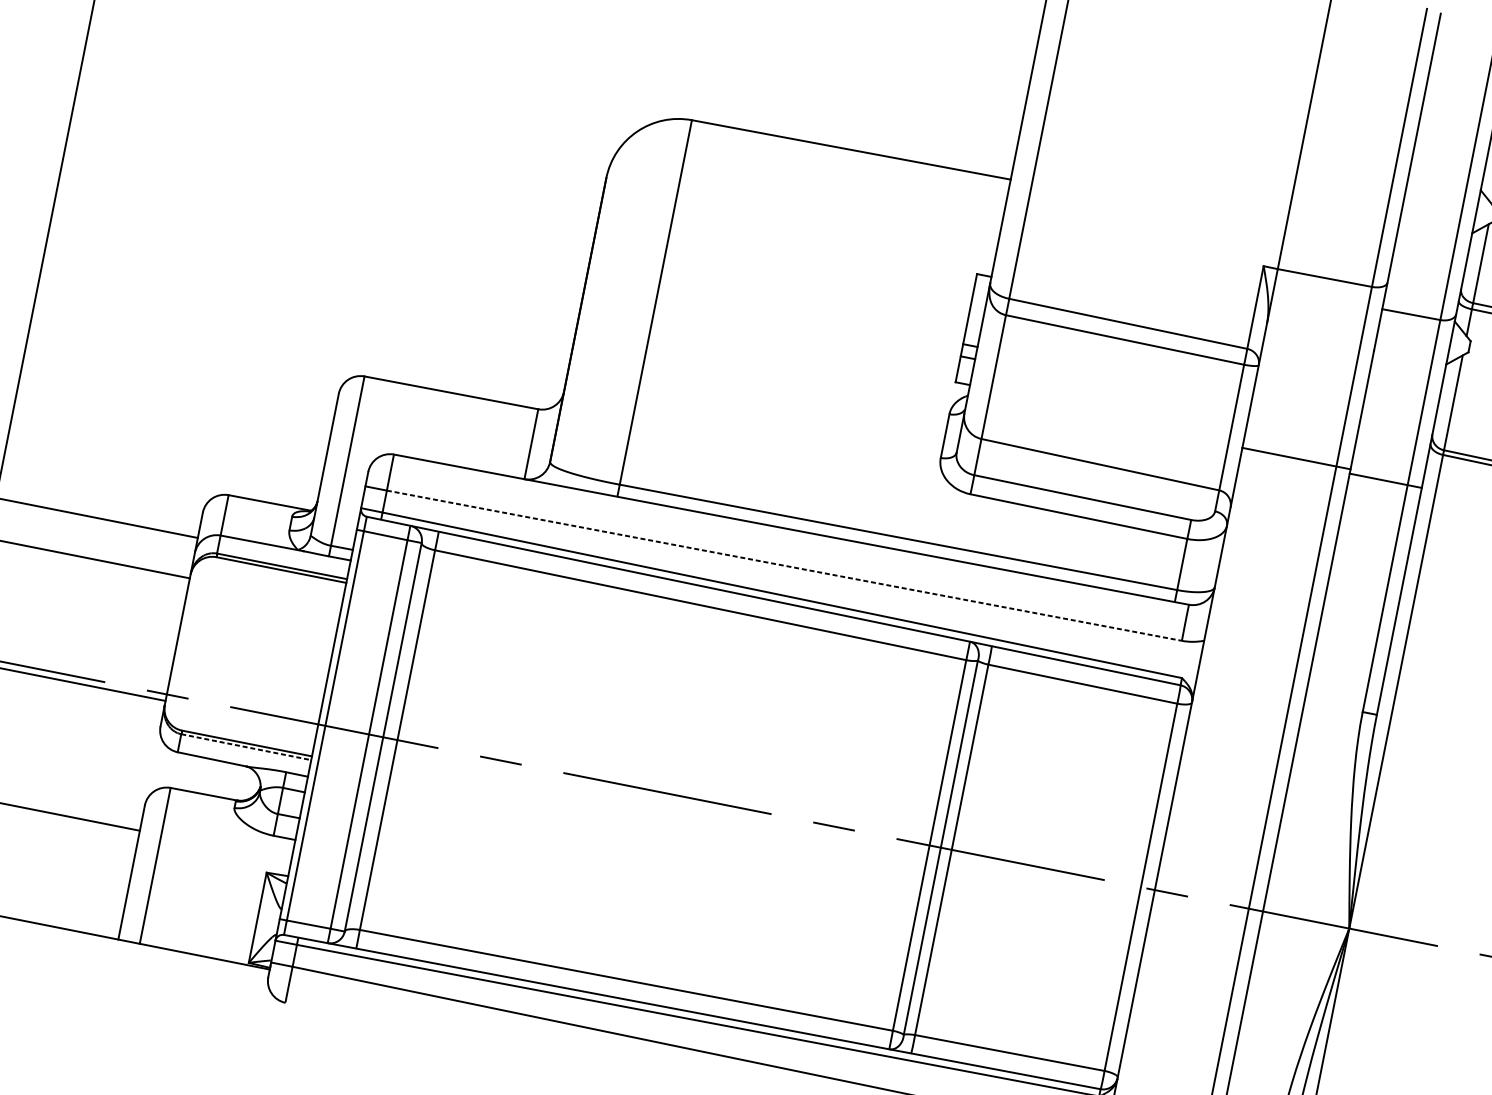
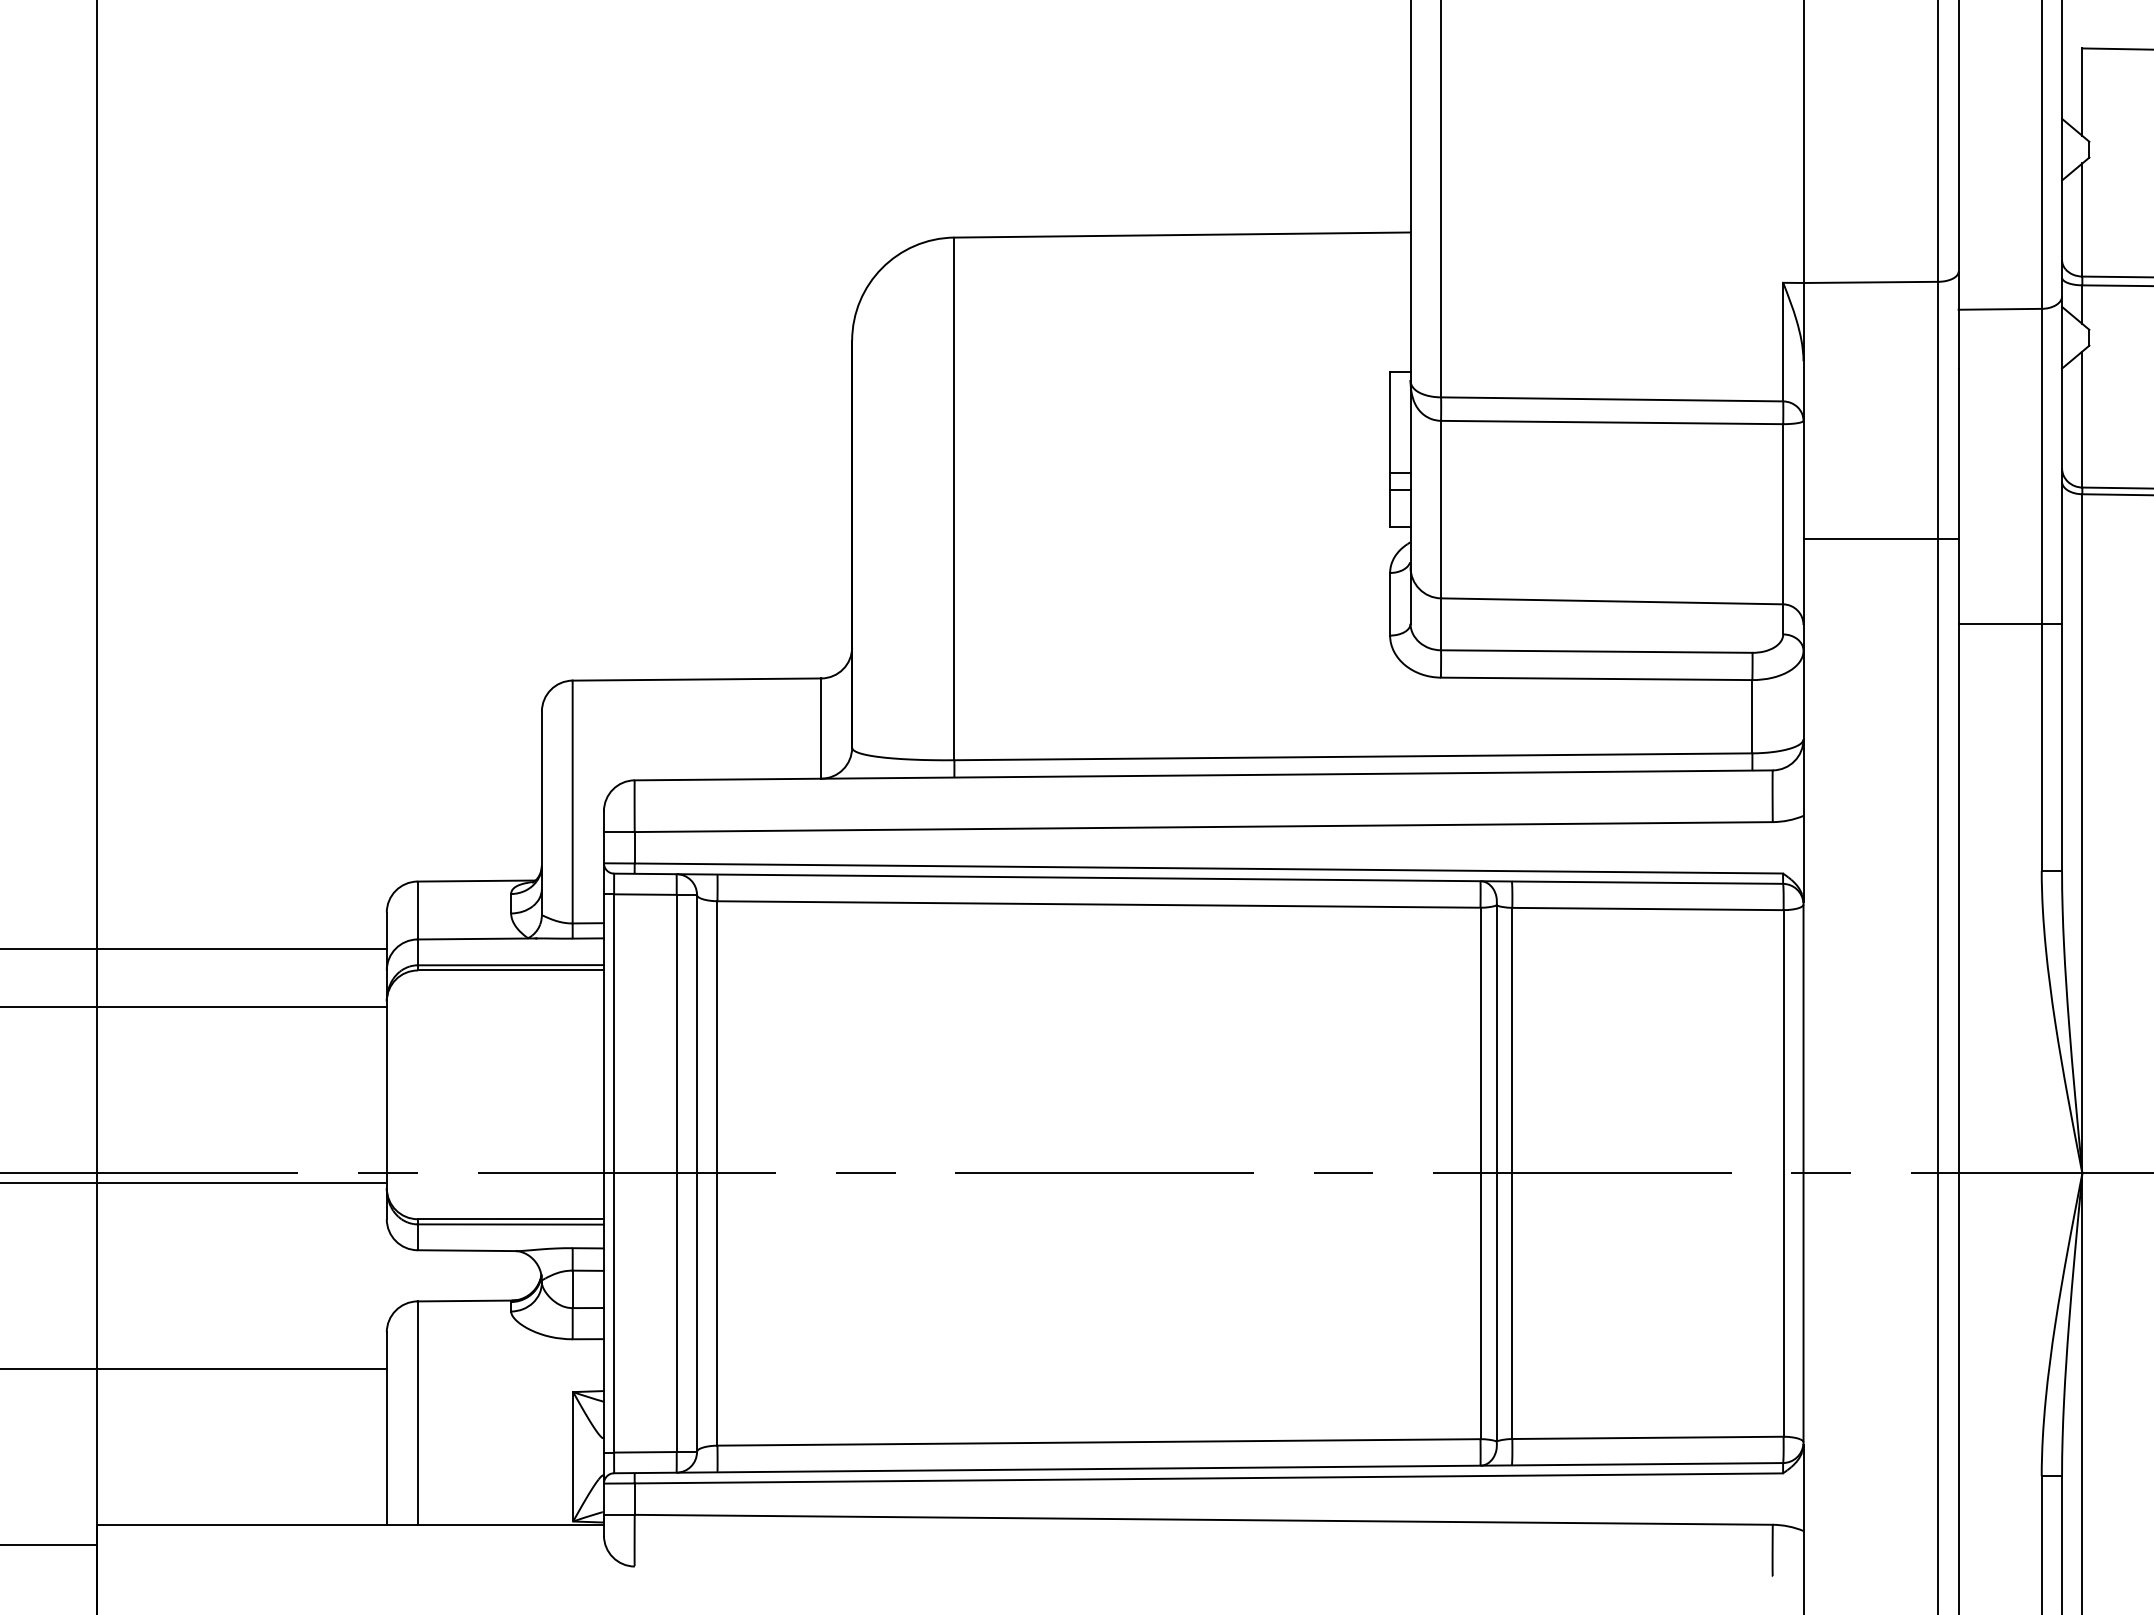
line: (1385, 480) -> (2010, 623), moved
line: (784, 566) -> (1204, 827), dashed -> solid
line: (246, 747) -> (511, 1224), dashed -> solid

